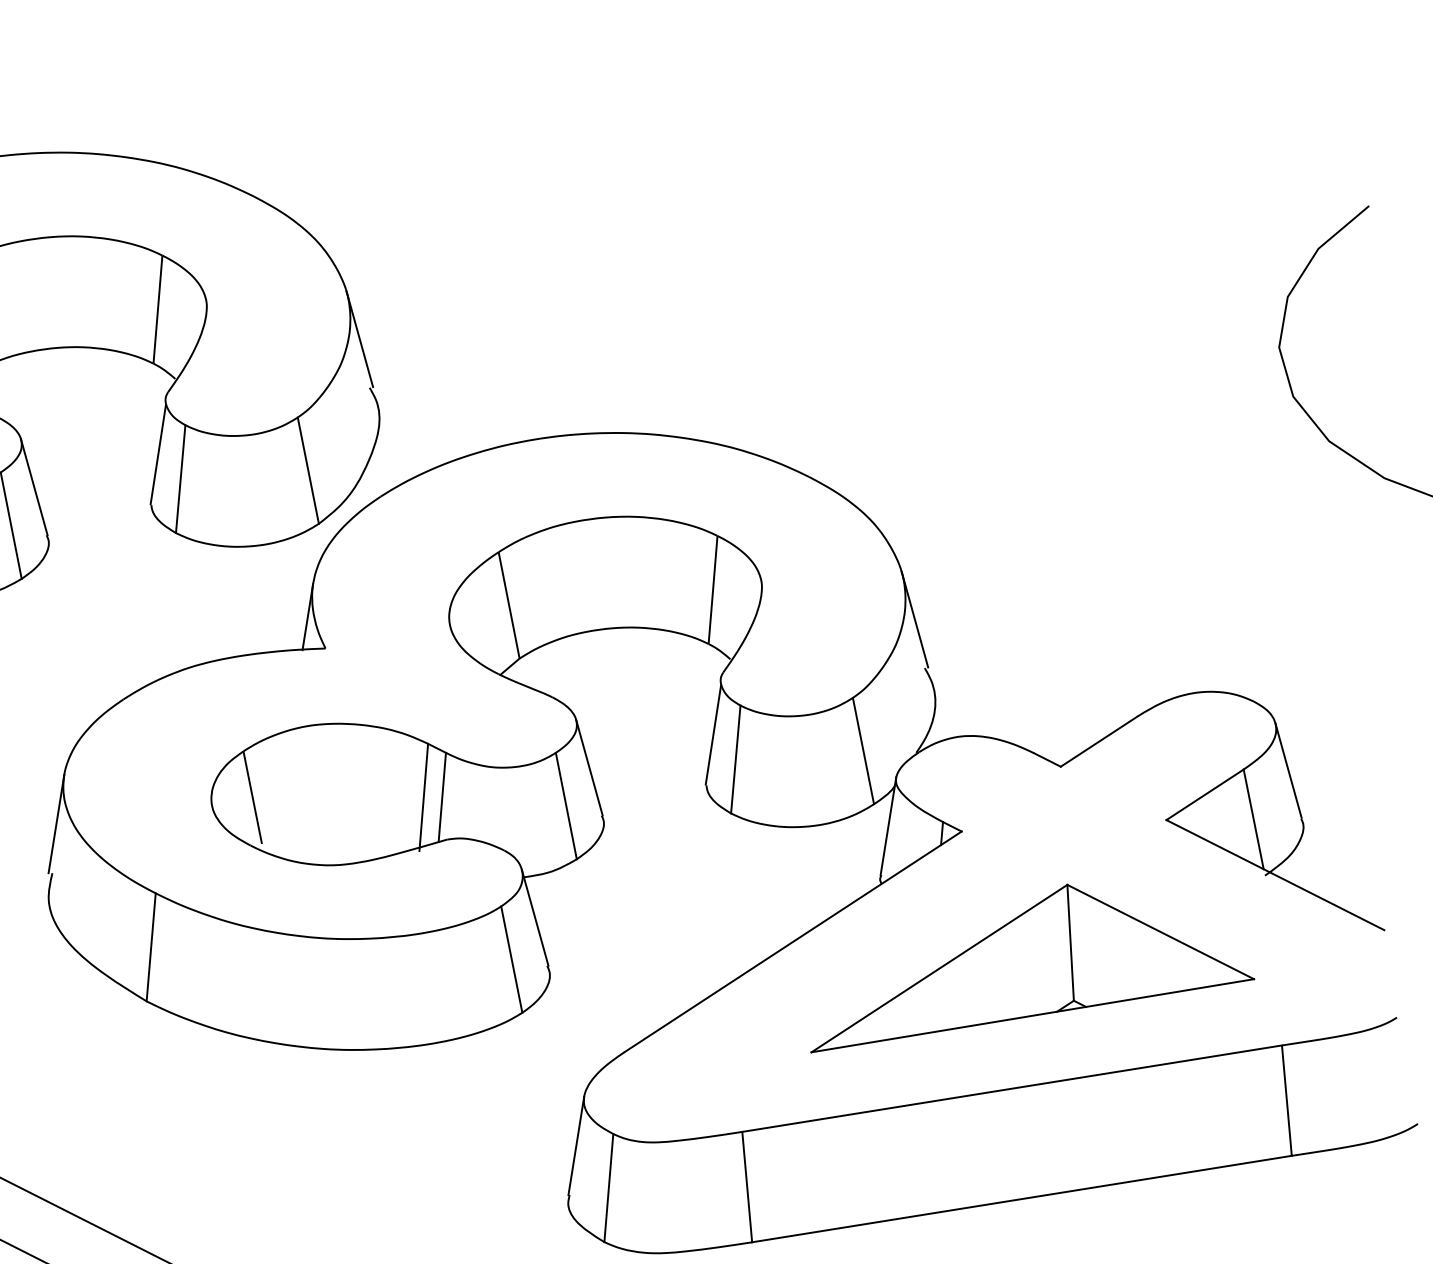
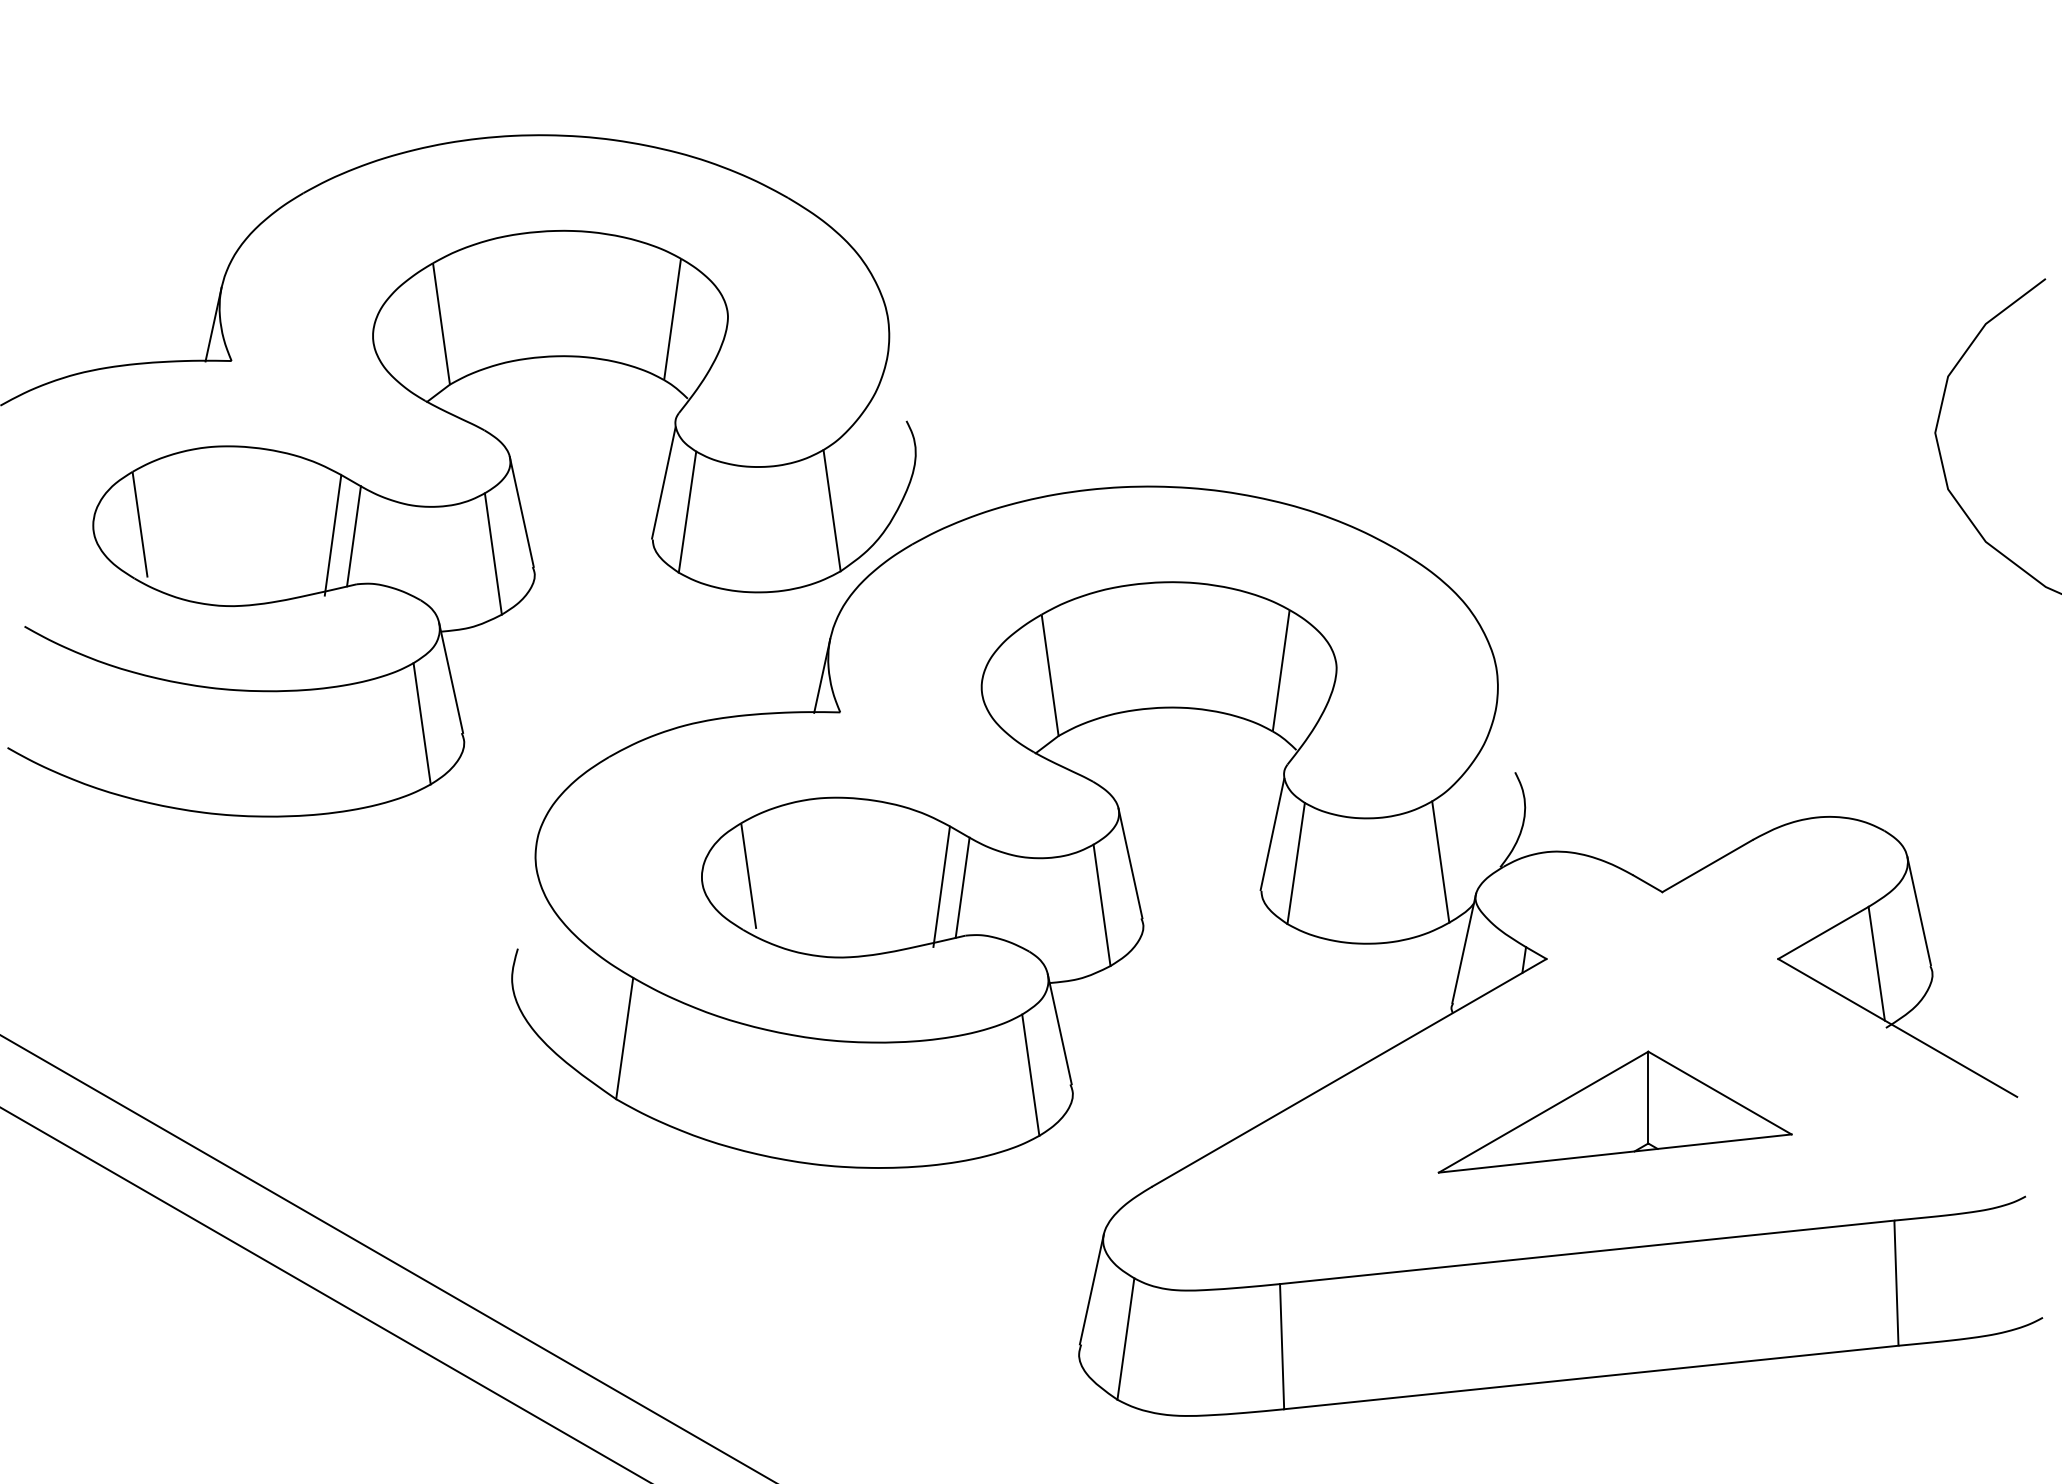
line: (359, 339) -> (898, 365), removed
line: (915, 619) -> (1507, 716), removed
line: (56, 824) -> (525, 893), removed
part: (1030, 962) -> (1615, 1111), size x0.7

